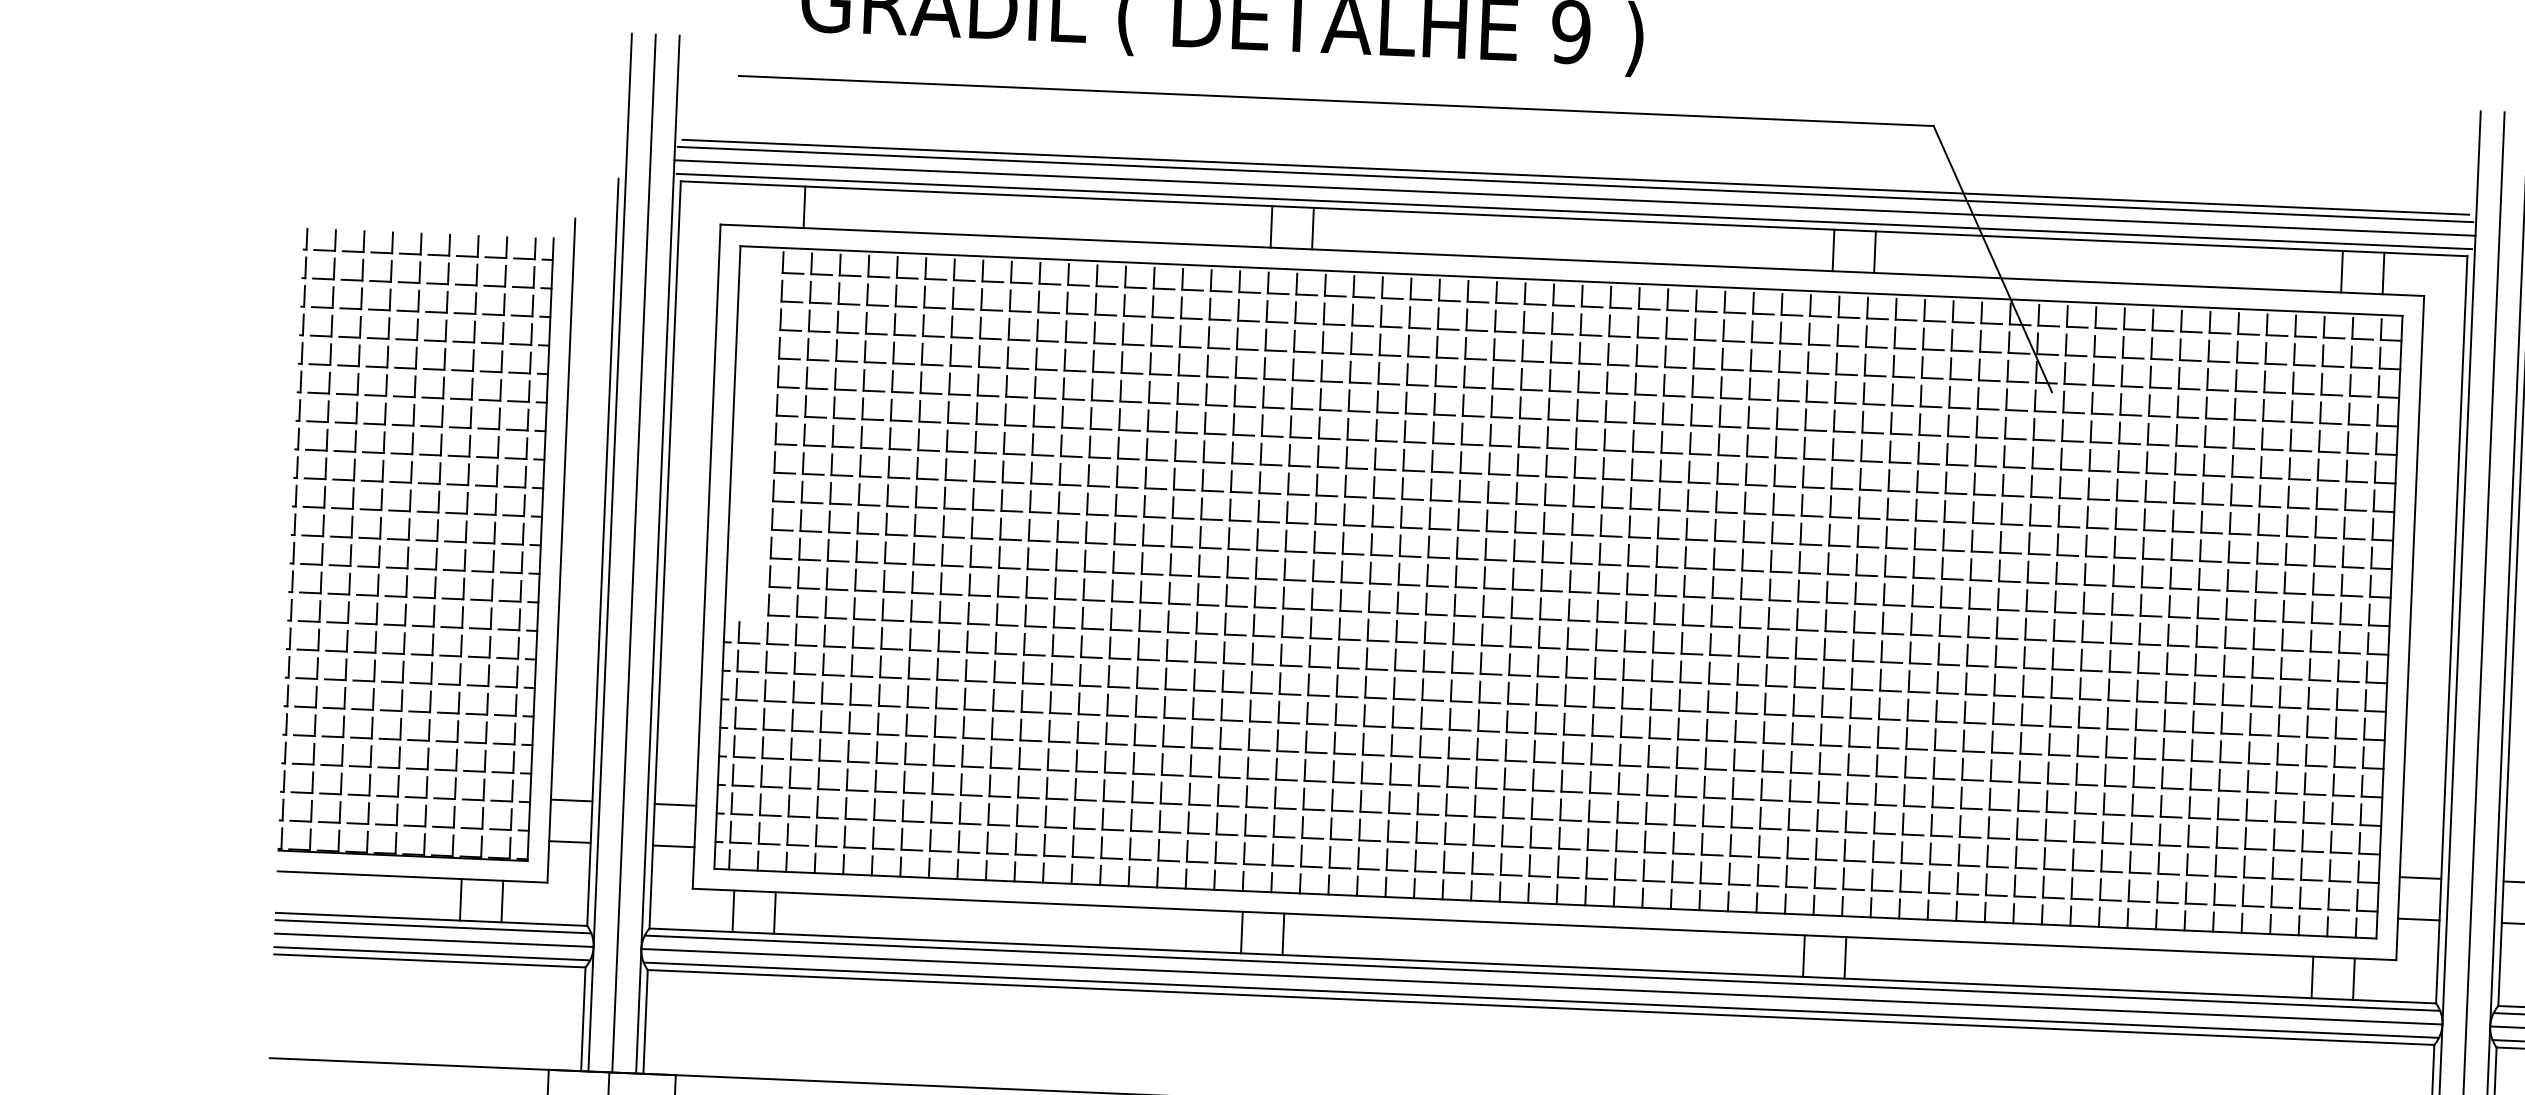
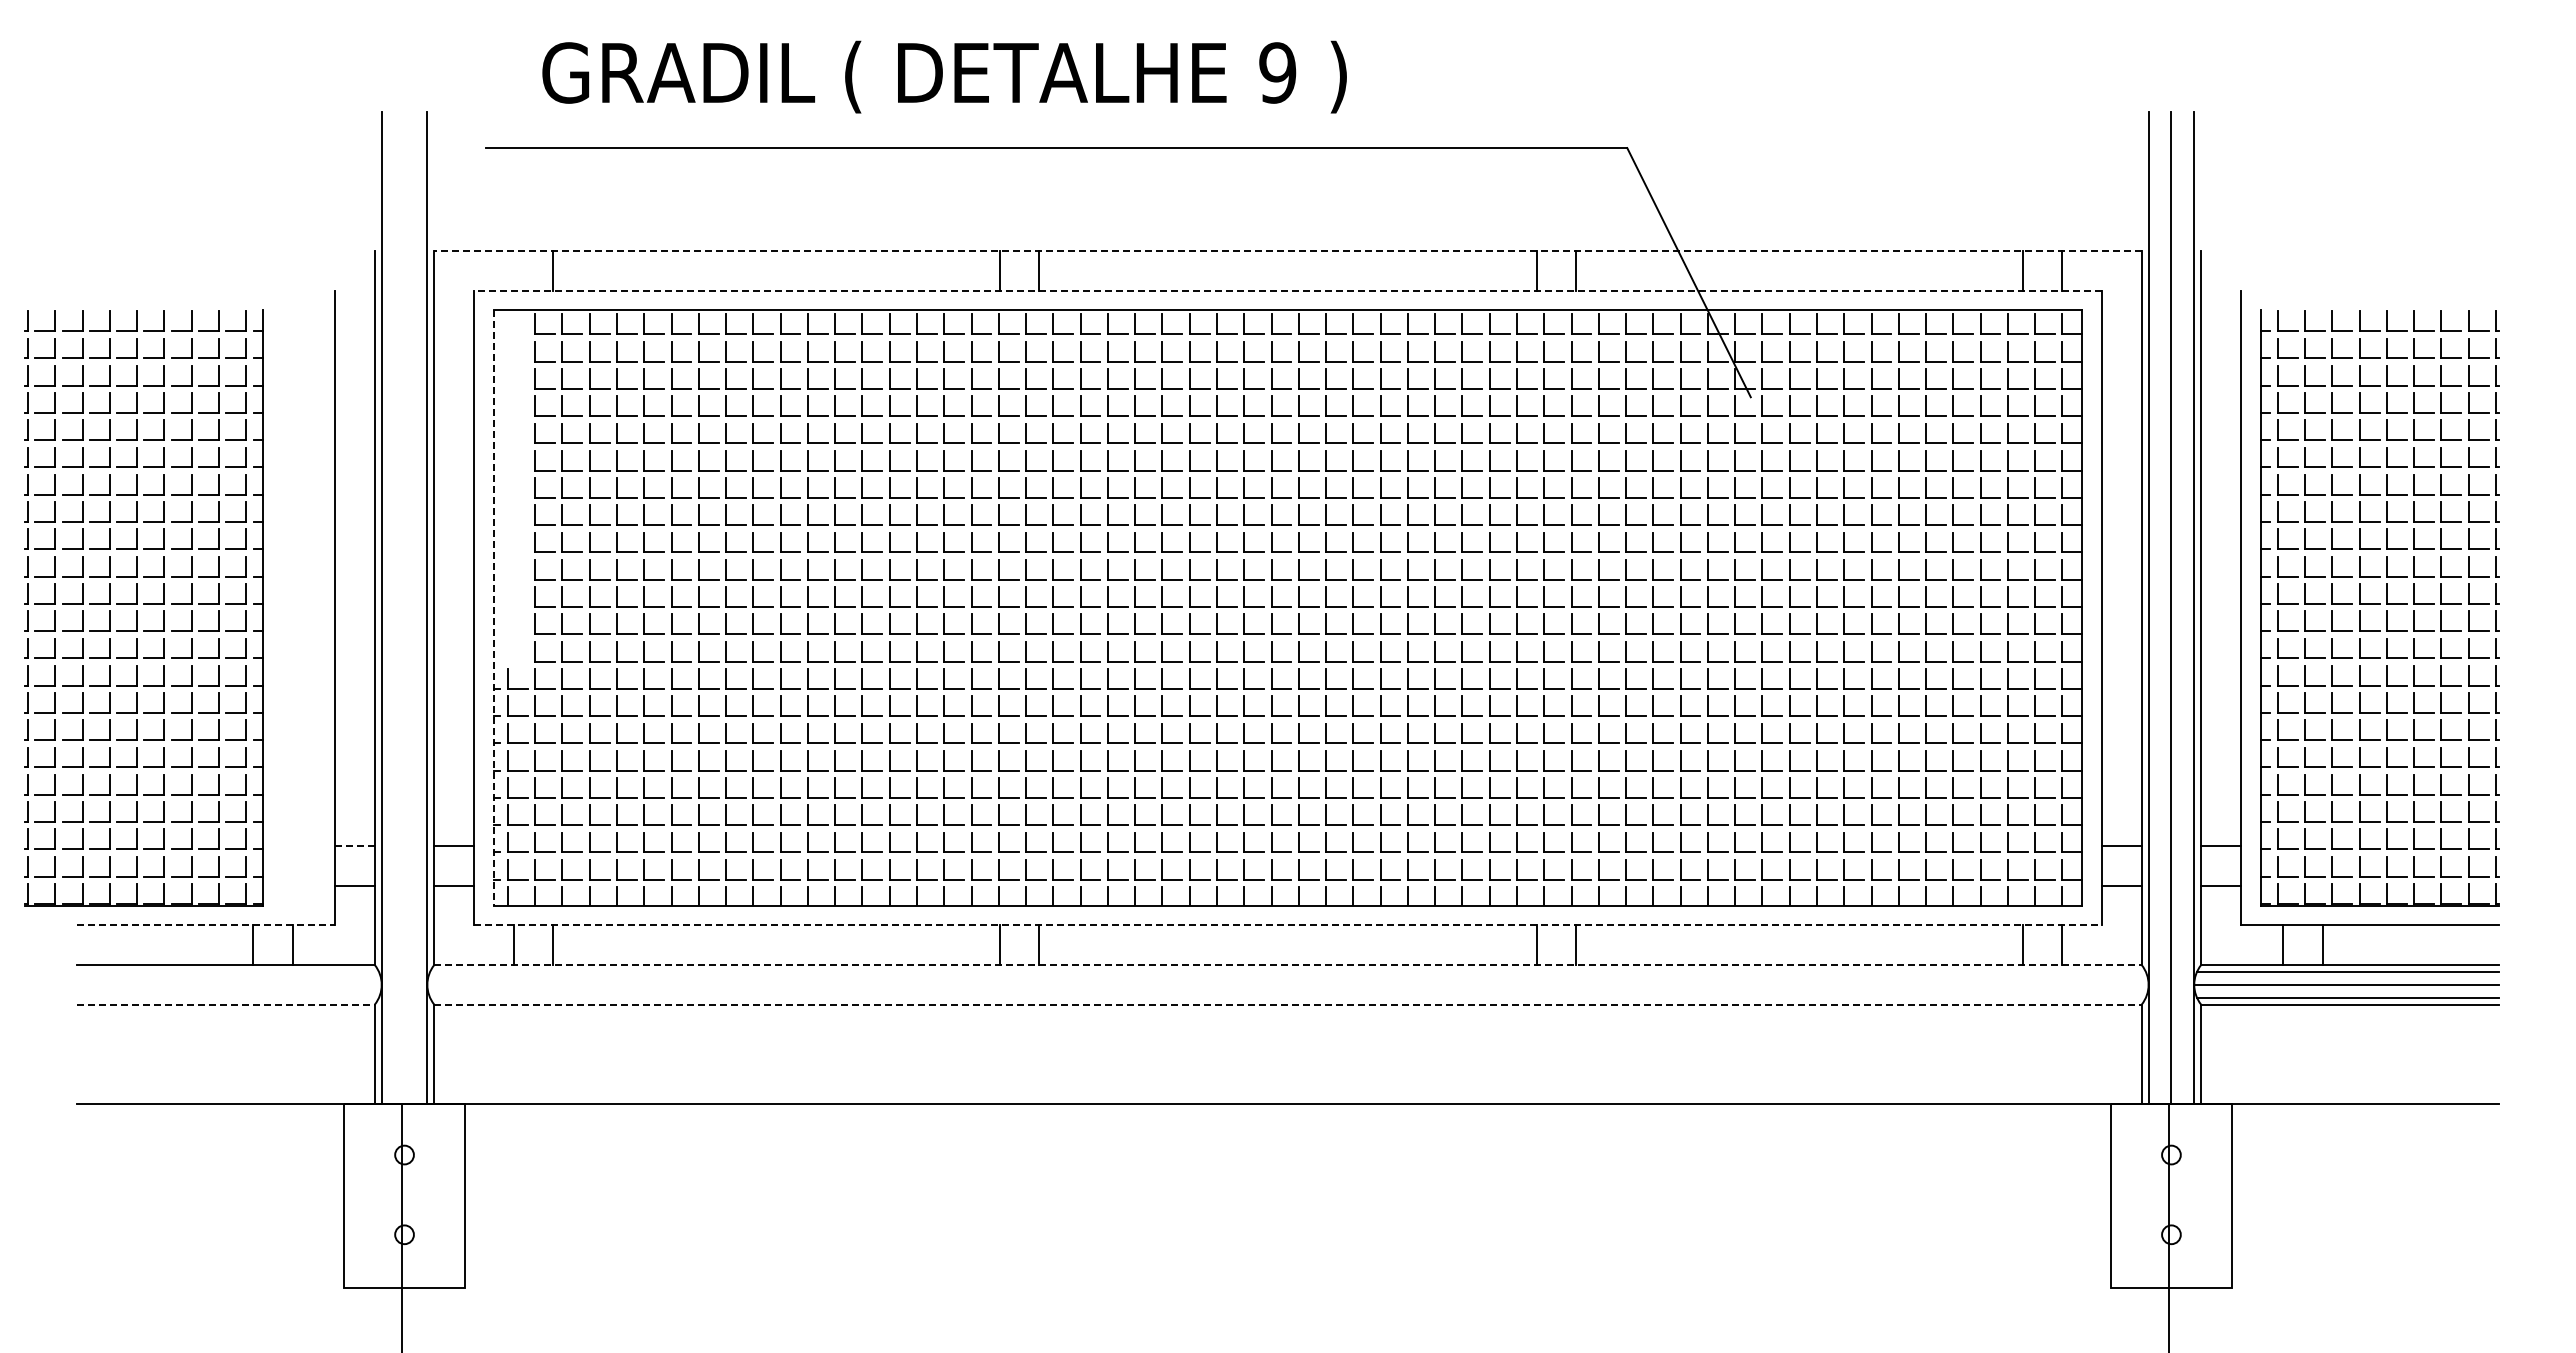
line: (1575, 177) -> (1287, 211), removed
line: (1575, 184) -> (1287, 218), removed
line: (1574, 198) -> (1287, 231), removed
line: (1573, 212) -> (1287, 244), removed
line: (1574, 218) -> (1288, 250), solid -> dashed
line: (1571, 260) -> (1287, 290), solid -> dashed
part: (415, 543) -> (143, 607), moved
line: (634, 553) -> (404, 607), removed
line: (727, 557) -> (493, 607), solid -> dashed
line: (571, 801) -> (354, 846), solid -> dashed
line: (412, 877) -> (206, 925), solid -> dashed
line: (1545, 924) -> (1288, 925), solid -> dashed
line: (433, 926) -> (228, 971), removed
line: (434, 939) -> (229, 984), removed
line: (432, 953) -> (228, 997), removed
line: (430, 960) -> (226, 1004), solid -> dashed
line: (1543, 966) -> (1288, 965), solid -> dashed
line: (1541, 972) -> (1287, 971), removed
line: (1541, 986) -> (1287, 984), removed
line: (1540, 999) -> (1287, 997), removed
line: (1541, 1007) -> (1288, 1004), solid -> dashed

